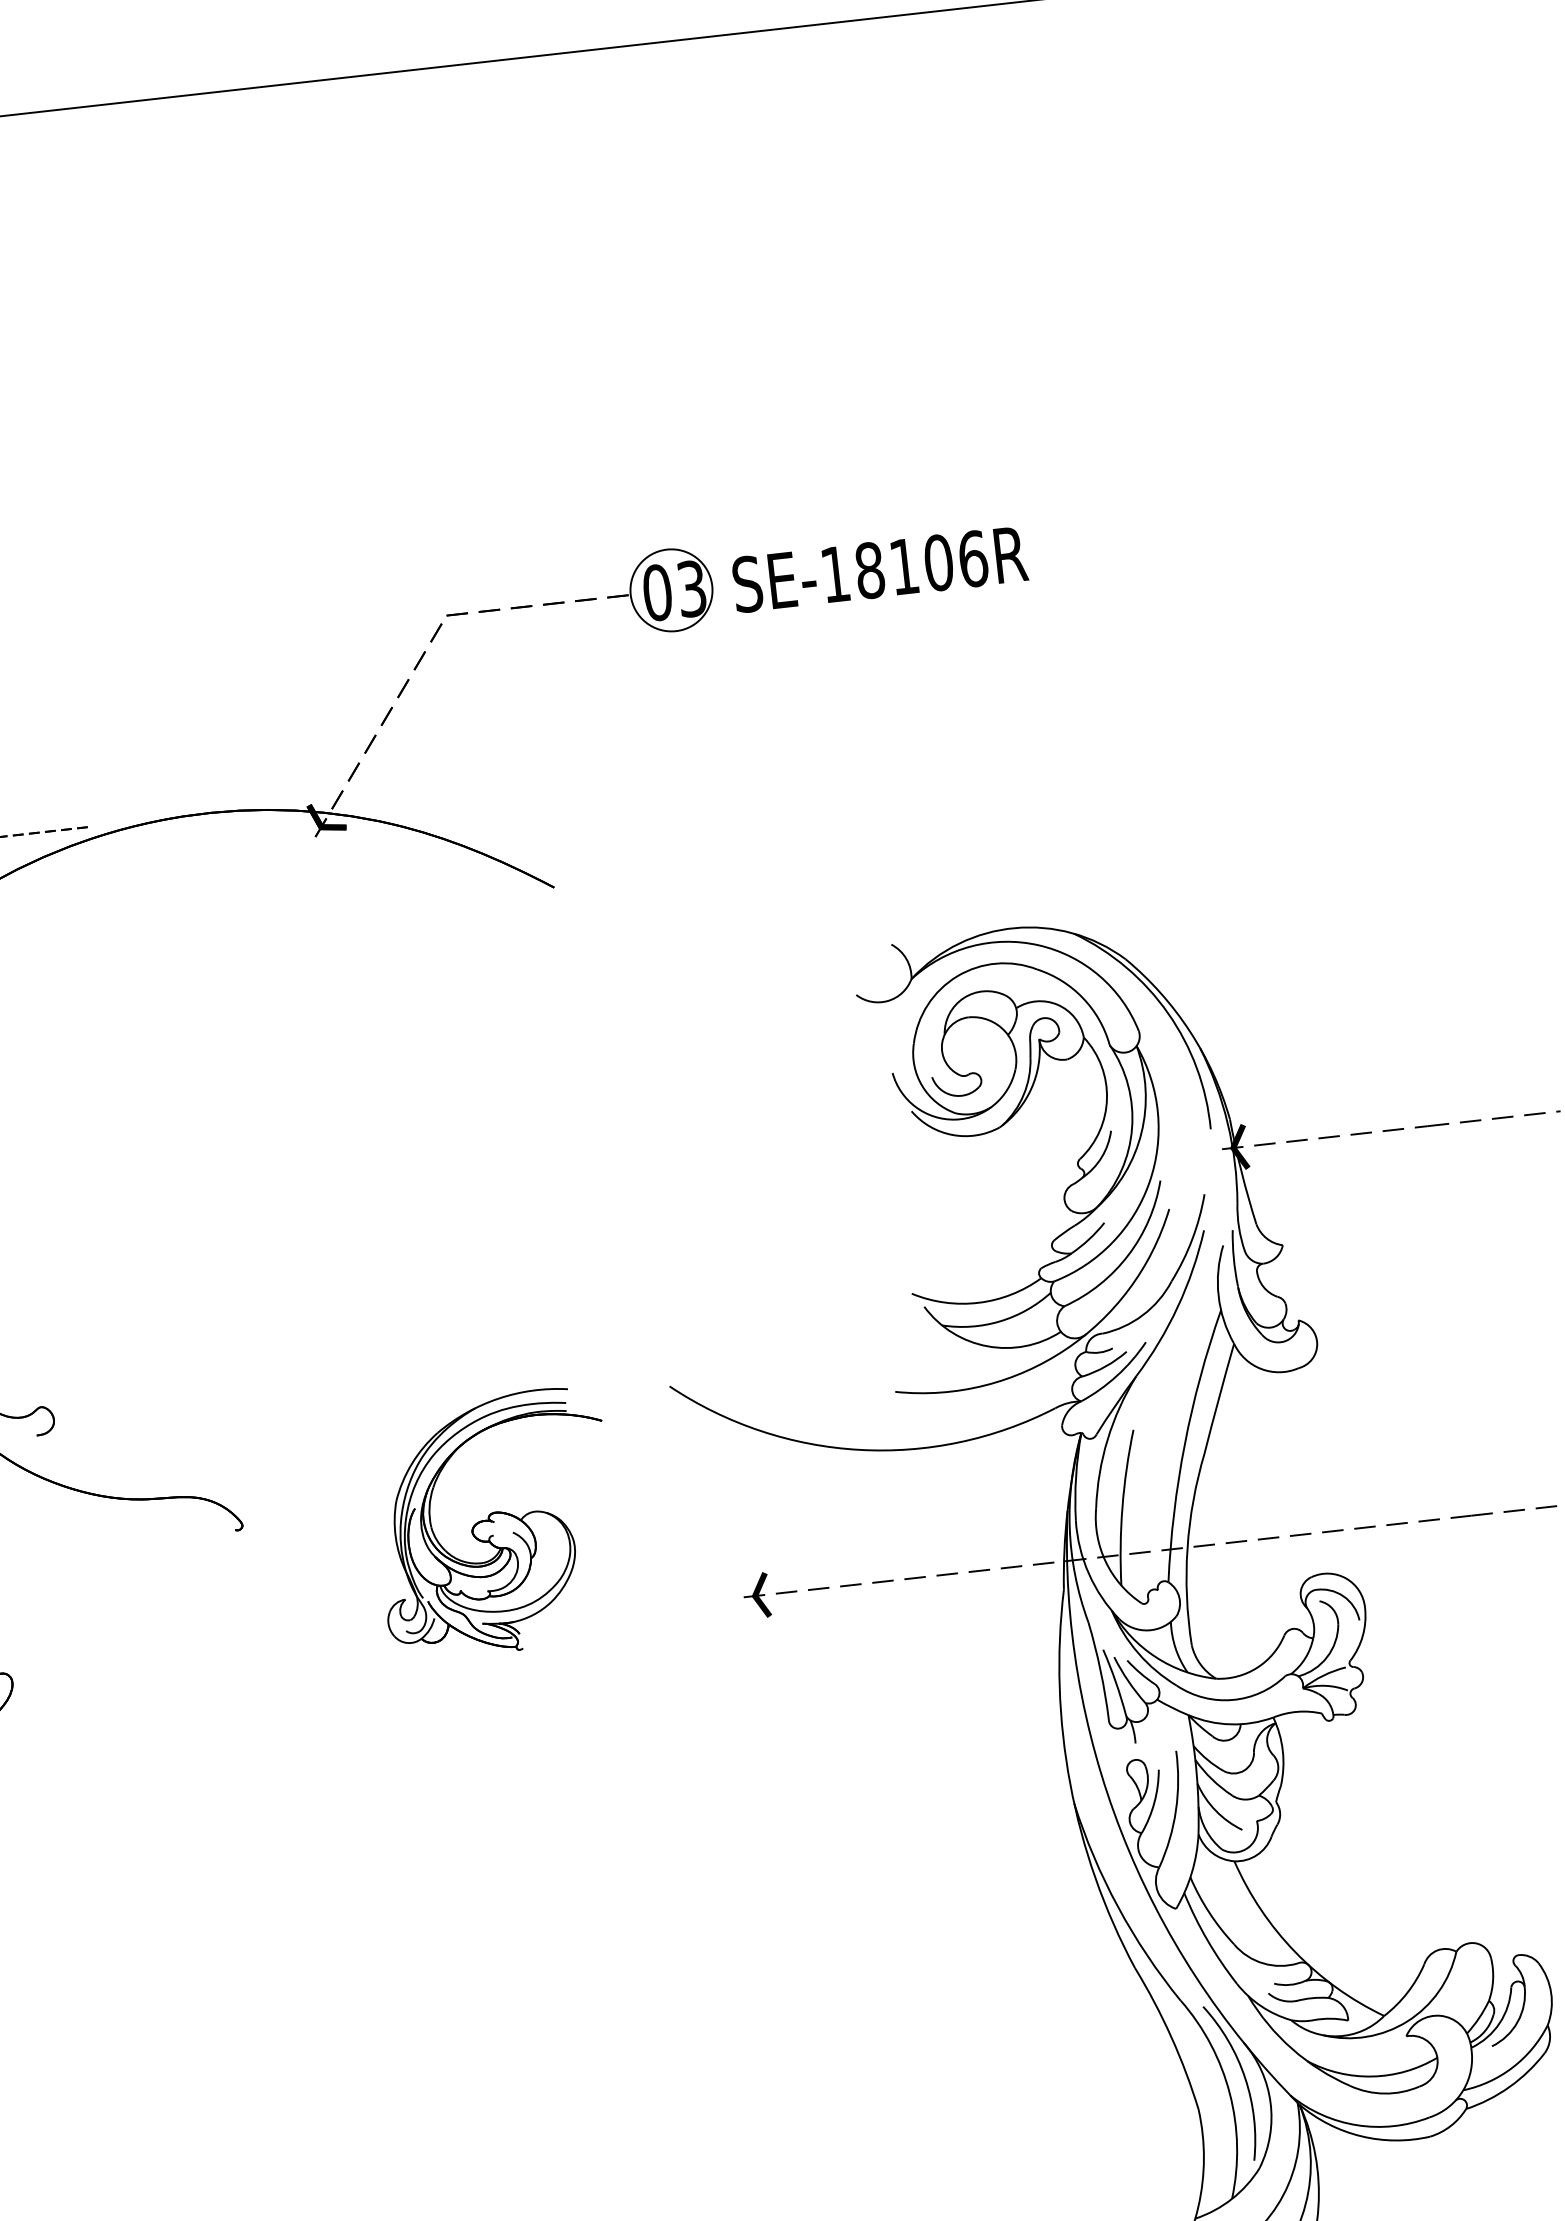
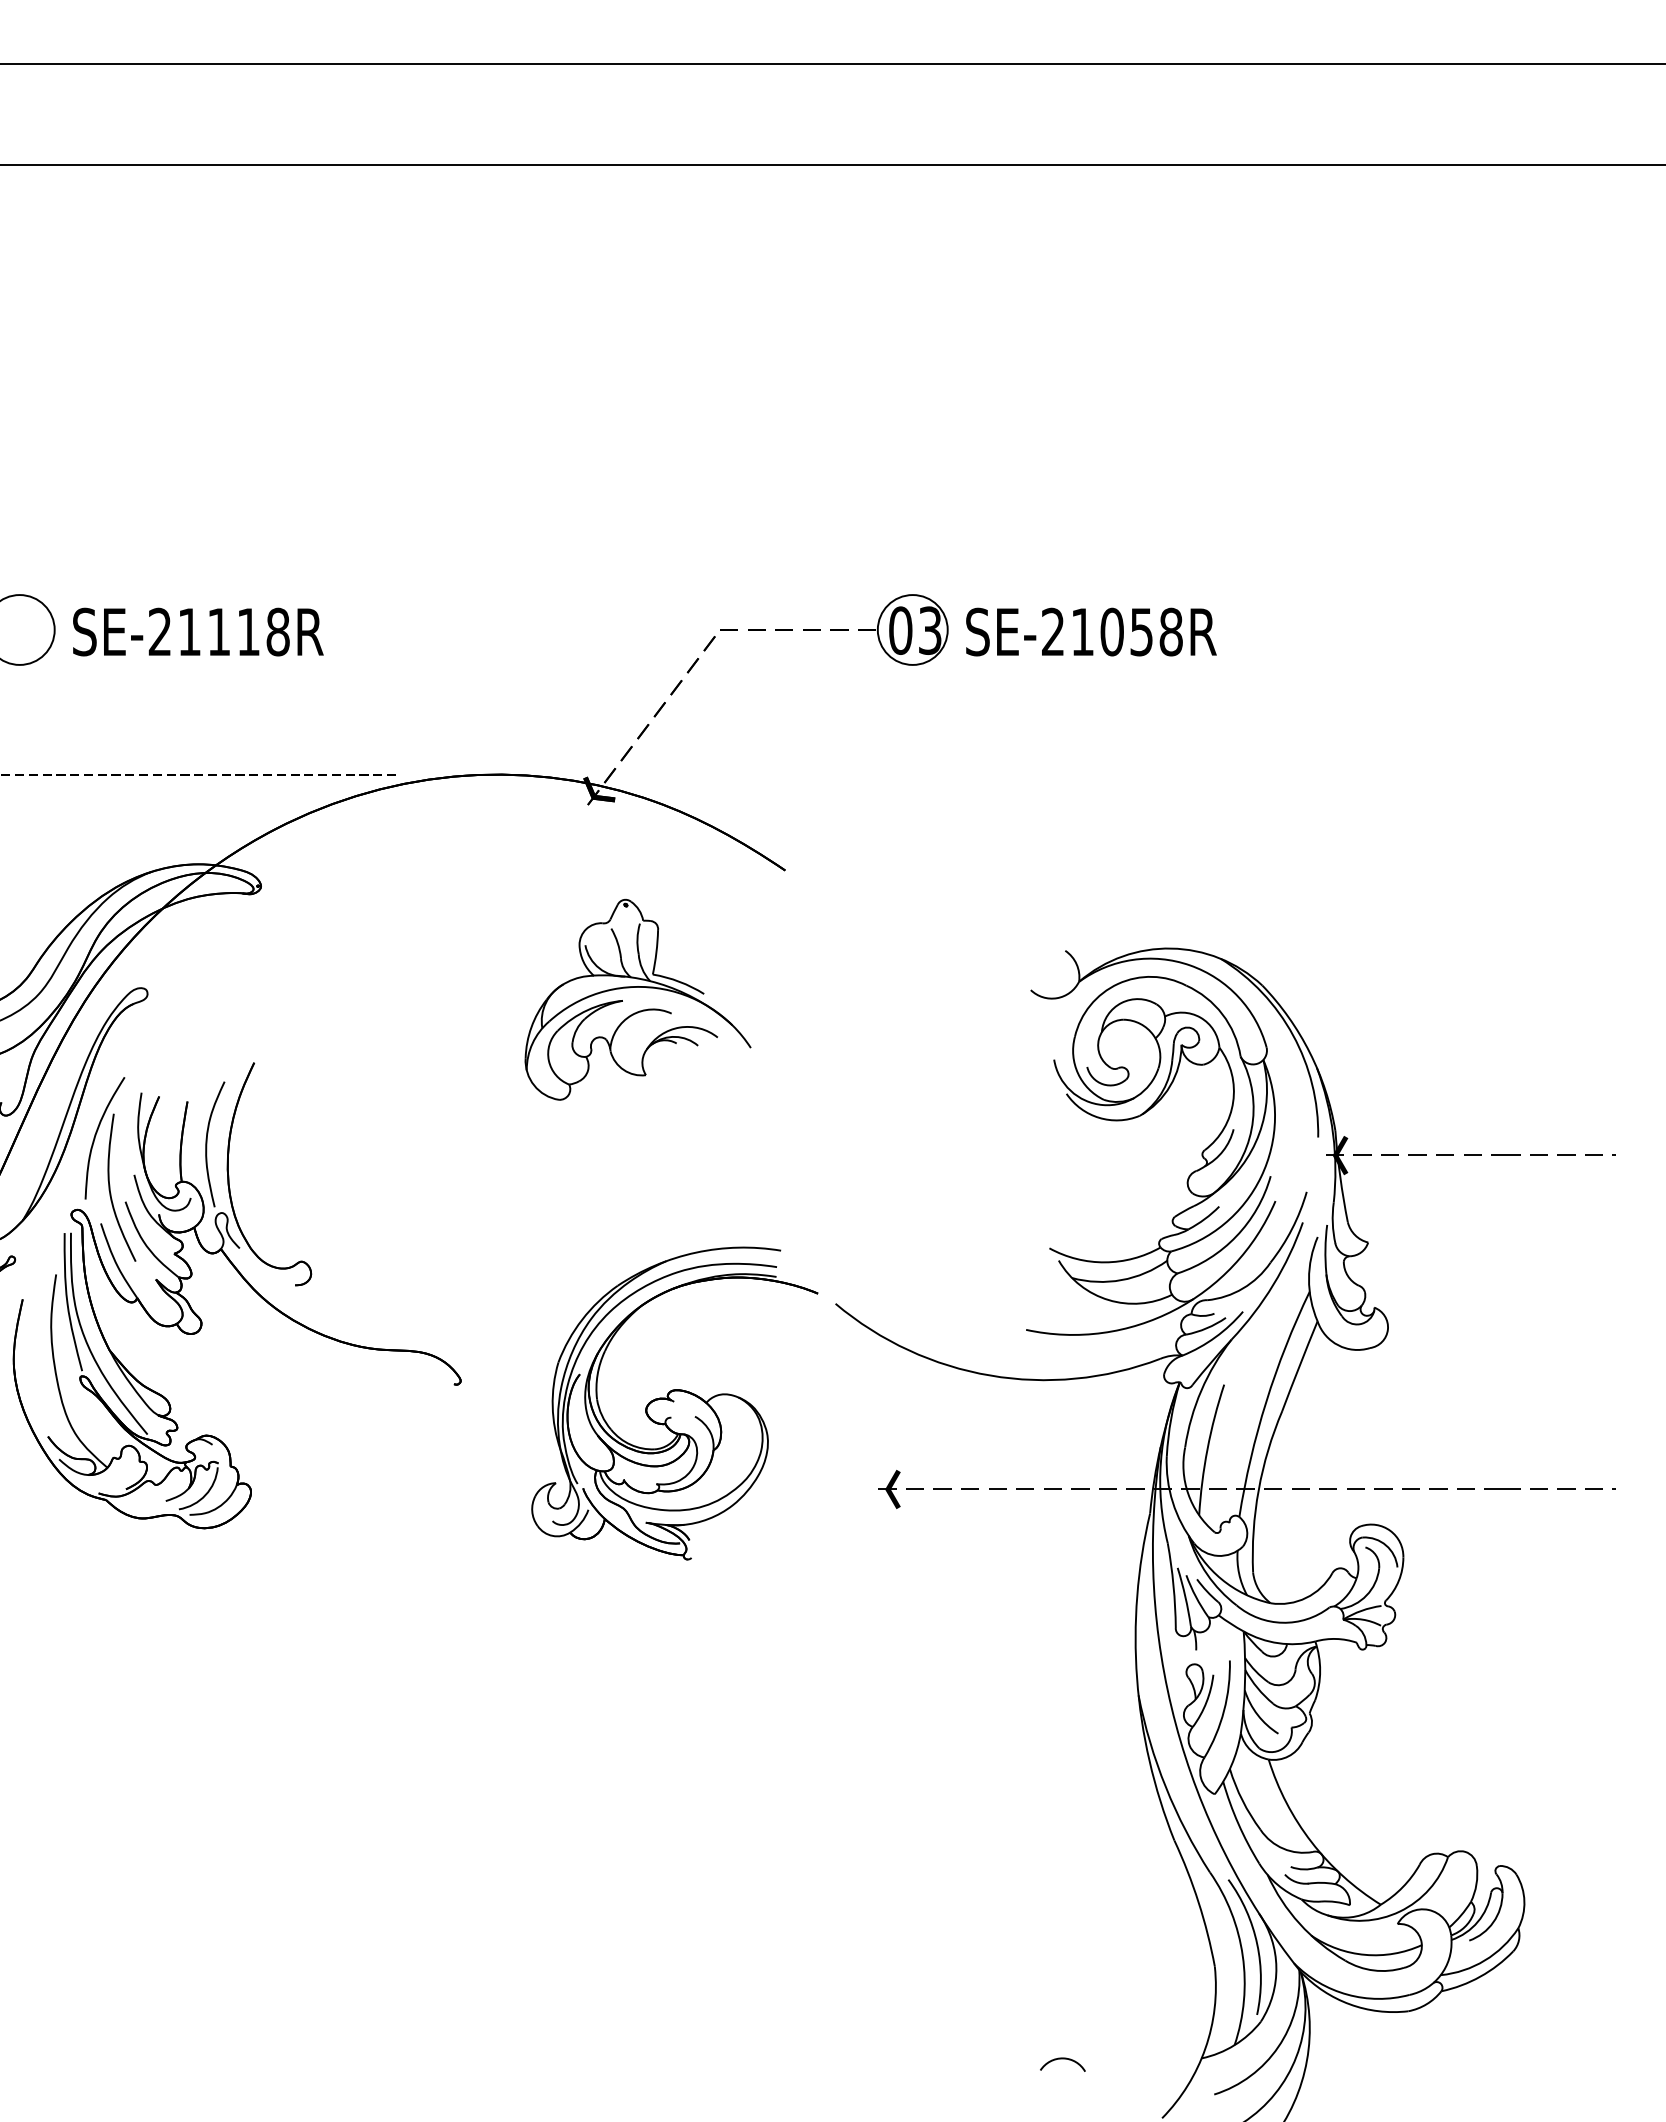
text: (904, 566) -> (1112, 631), SE-18106R -> SE-21058R
part: (402, 1069) -> (639, 1010), added
part: (494, 1523) -> (674, 1403), size x1.43

